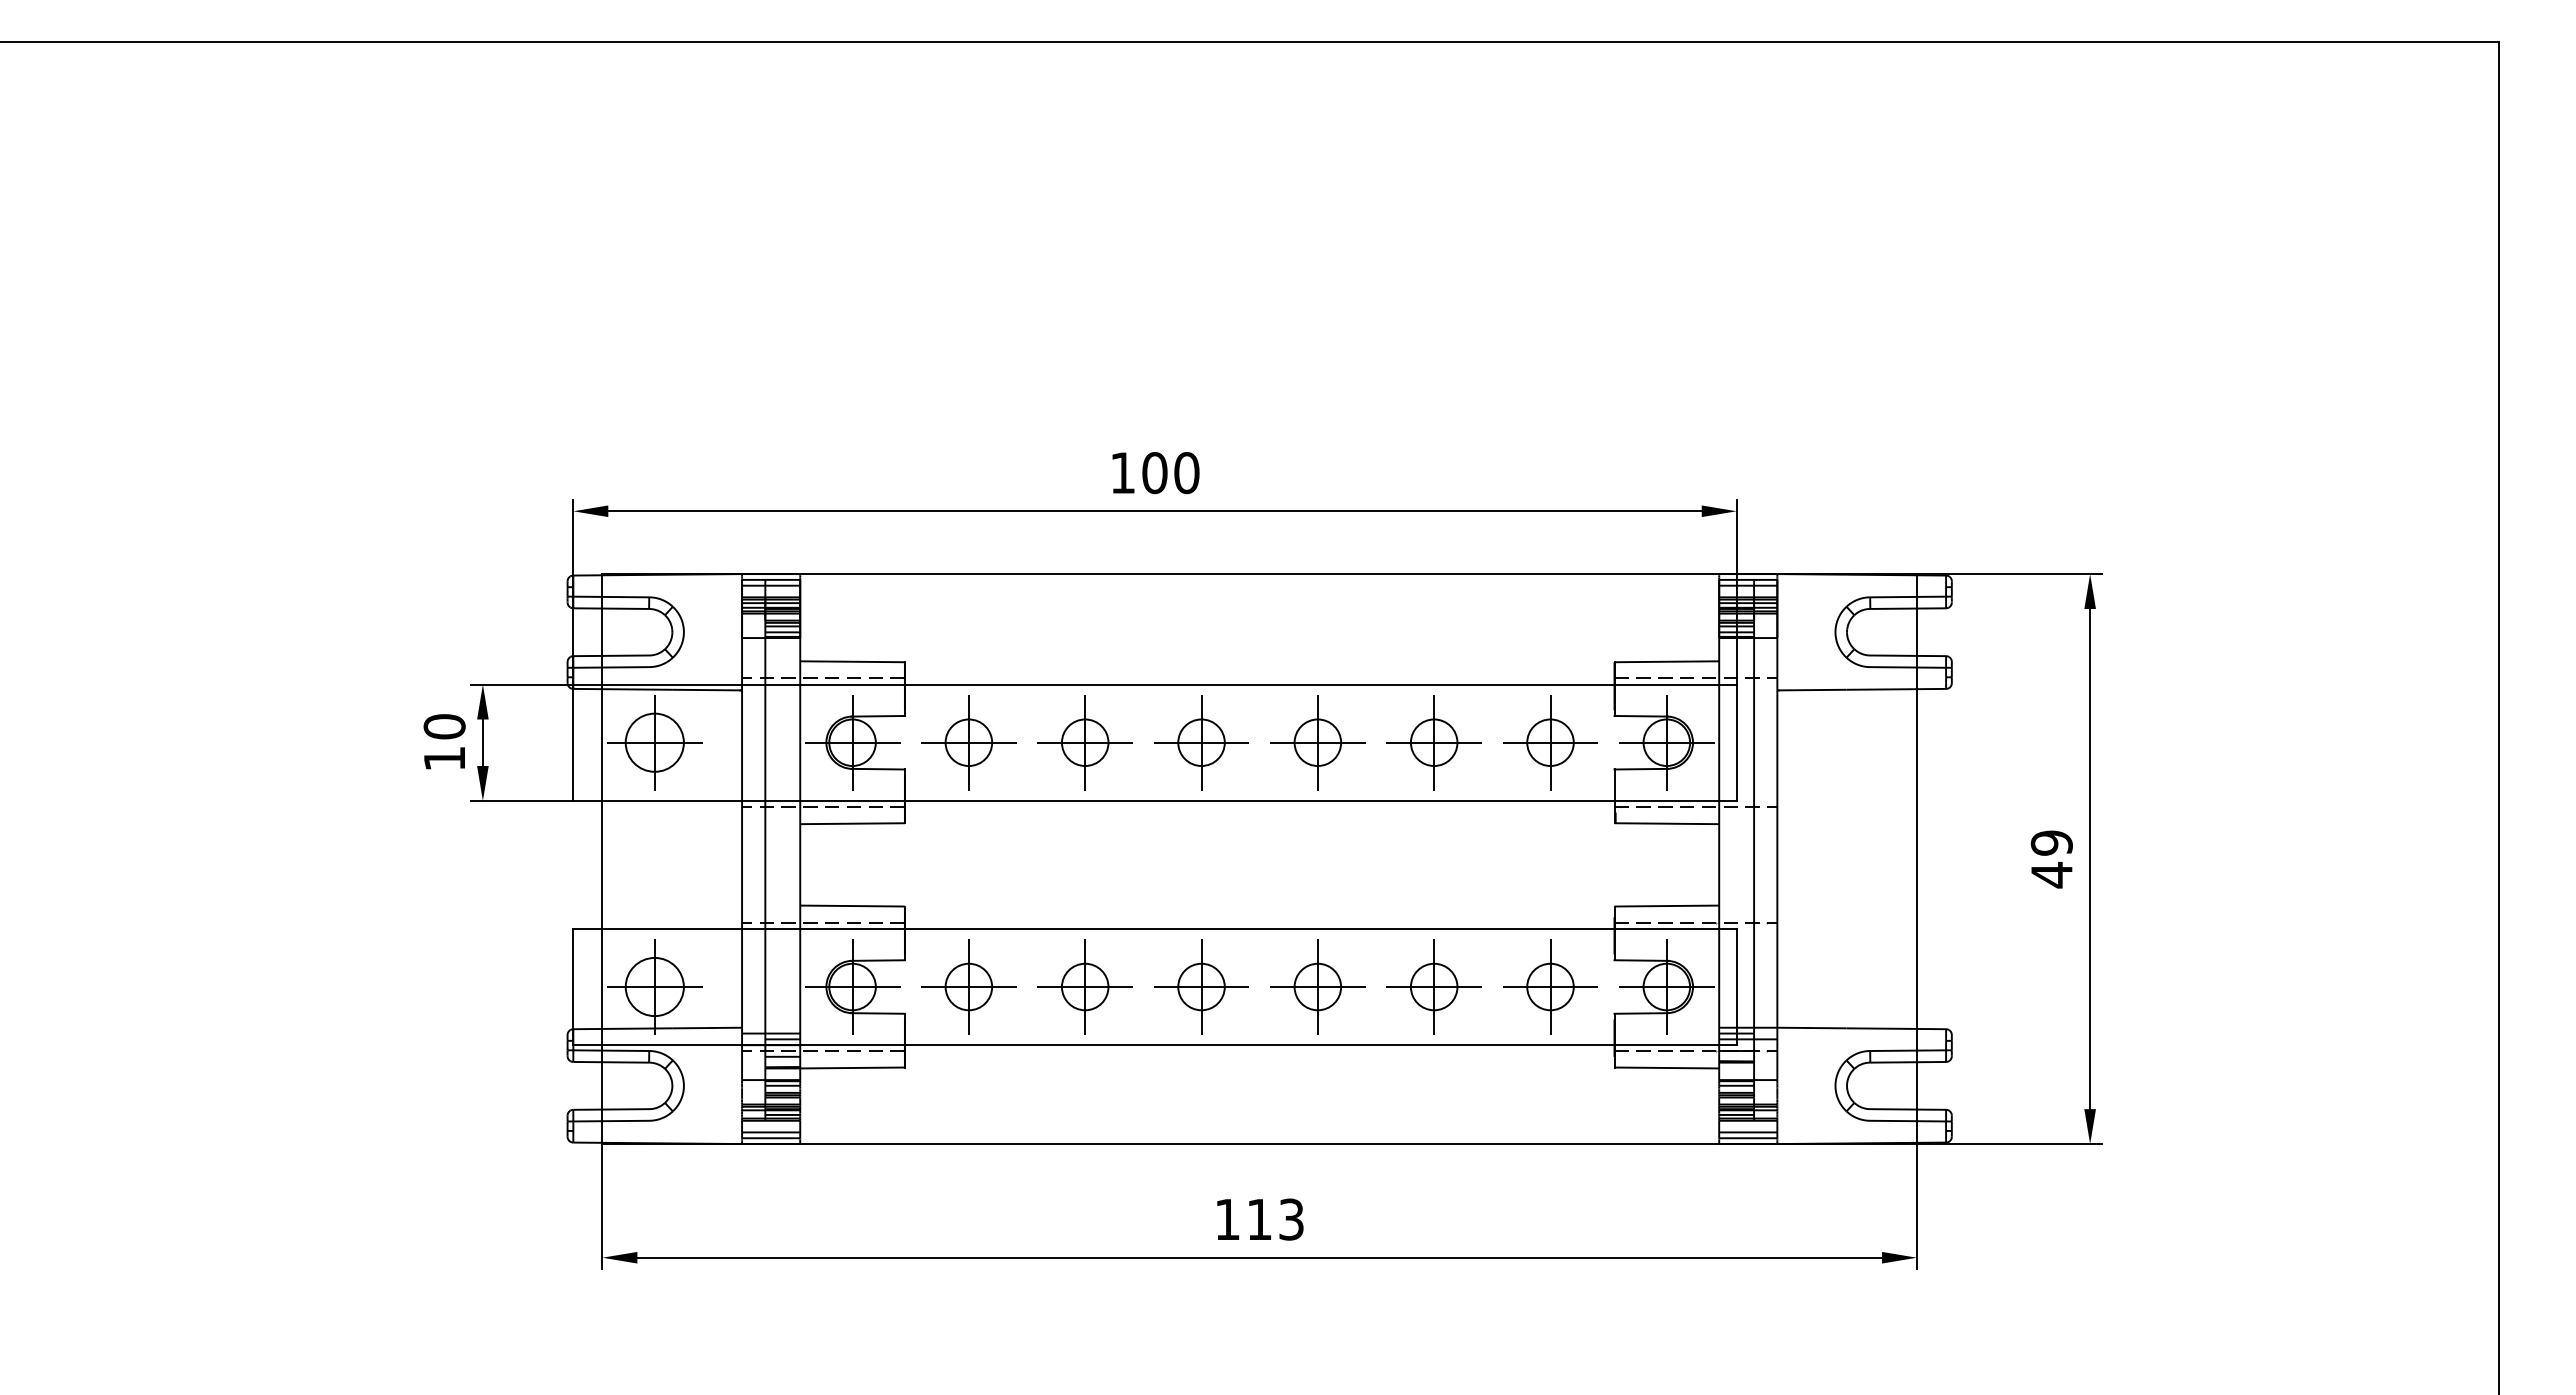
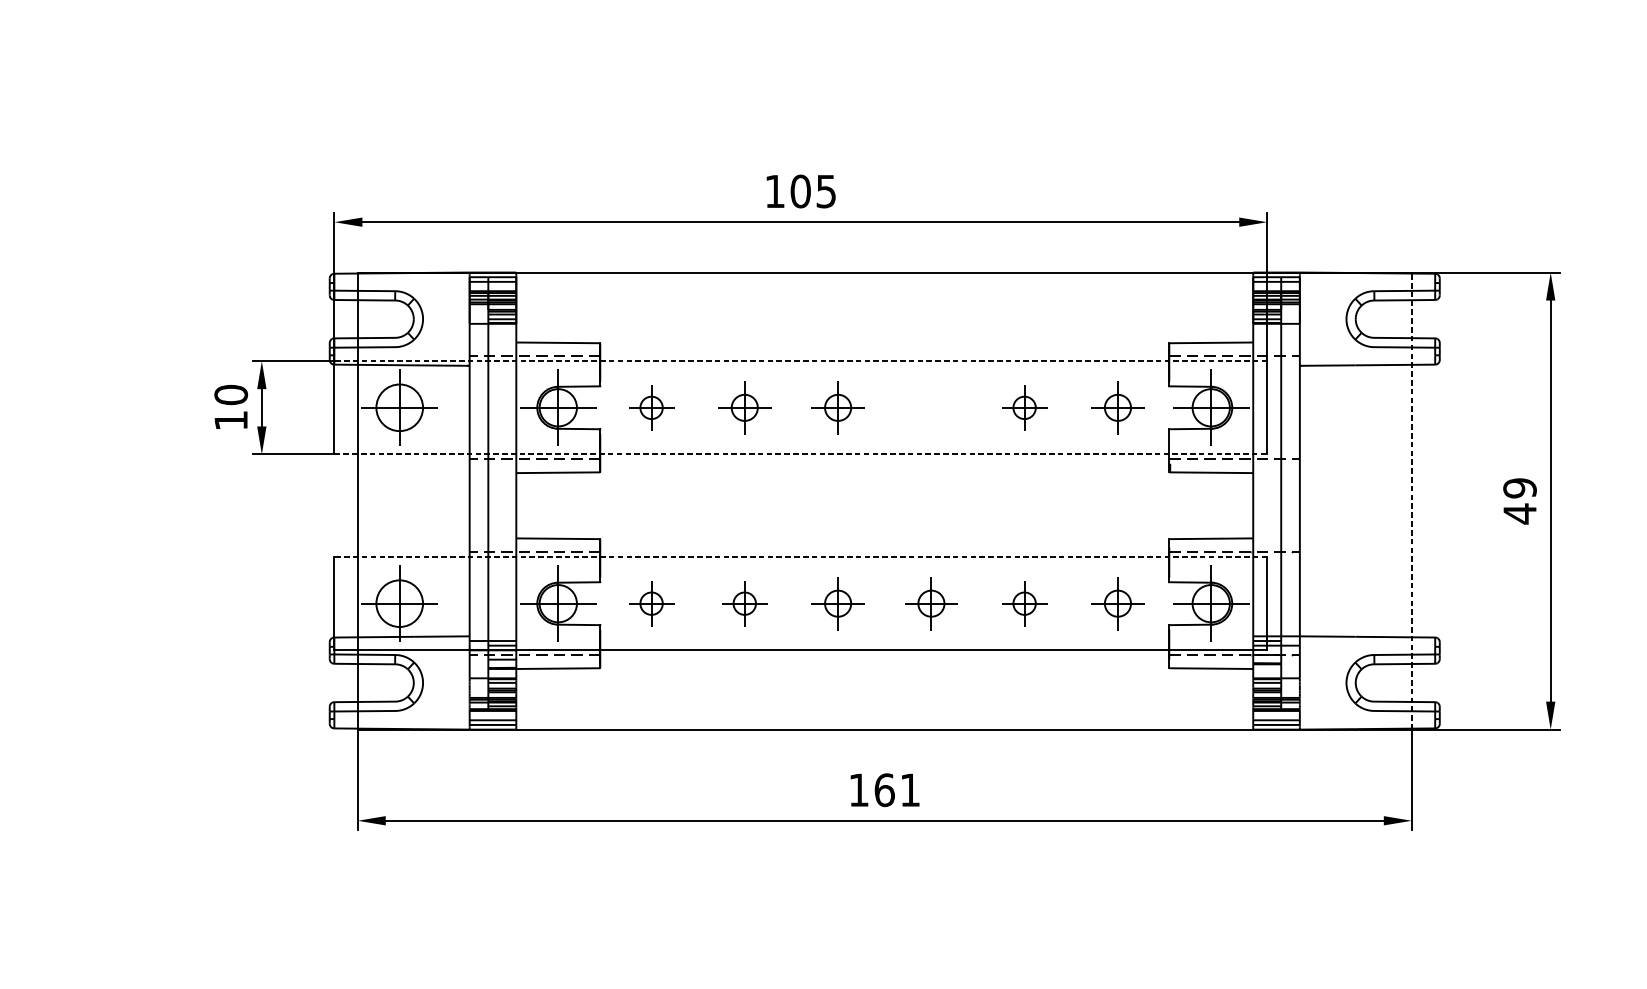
text: (1186, 473) -> (826, 191), 100 -> 105
line: (1155, 684) -> (801, 361), solid -> dashed
part: (968, 742) -> (651, 407), size x0.6
part: (1084, 742) -> (744, 407), size x0.7
part: (1201, 742) -> (838, 407), size x0.7
part: (1317, 742) -> (931, 407), removed
part: (1433, 742) -> (1024, 407), size x0.6
part: (1550, 742) -> (1117, 407), size x0.7
line: (1155, 800) -> (801, 454), solid -> dashed
line: (1916, 859) -> (1411, 501), solid -> dashed
line: (1155, 928) -> (801, 556), solid -> dashed
part: (968, 986) -> (651, 603), size x0.6
part: (1084, 986) -> (744, 603), size x0.6
part: (1201, 986) -> (838, 603), size x0.7
part: (1317, 986) -> (931, 603), size x0.7
part: (1433, 986) -> (1024, 603), size x0.6
part: (1550, 986) -> (1117, 603), size x0.7
text: (1275, 1219) -> (897, 790), 113 -> 161

